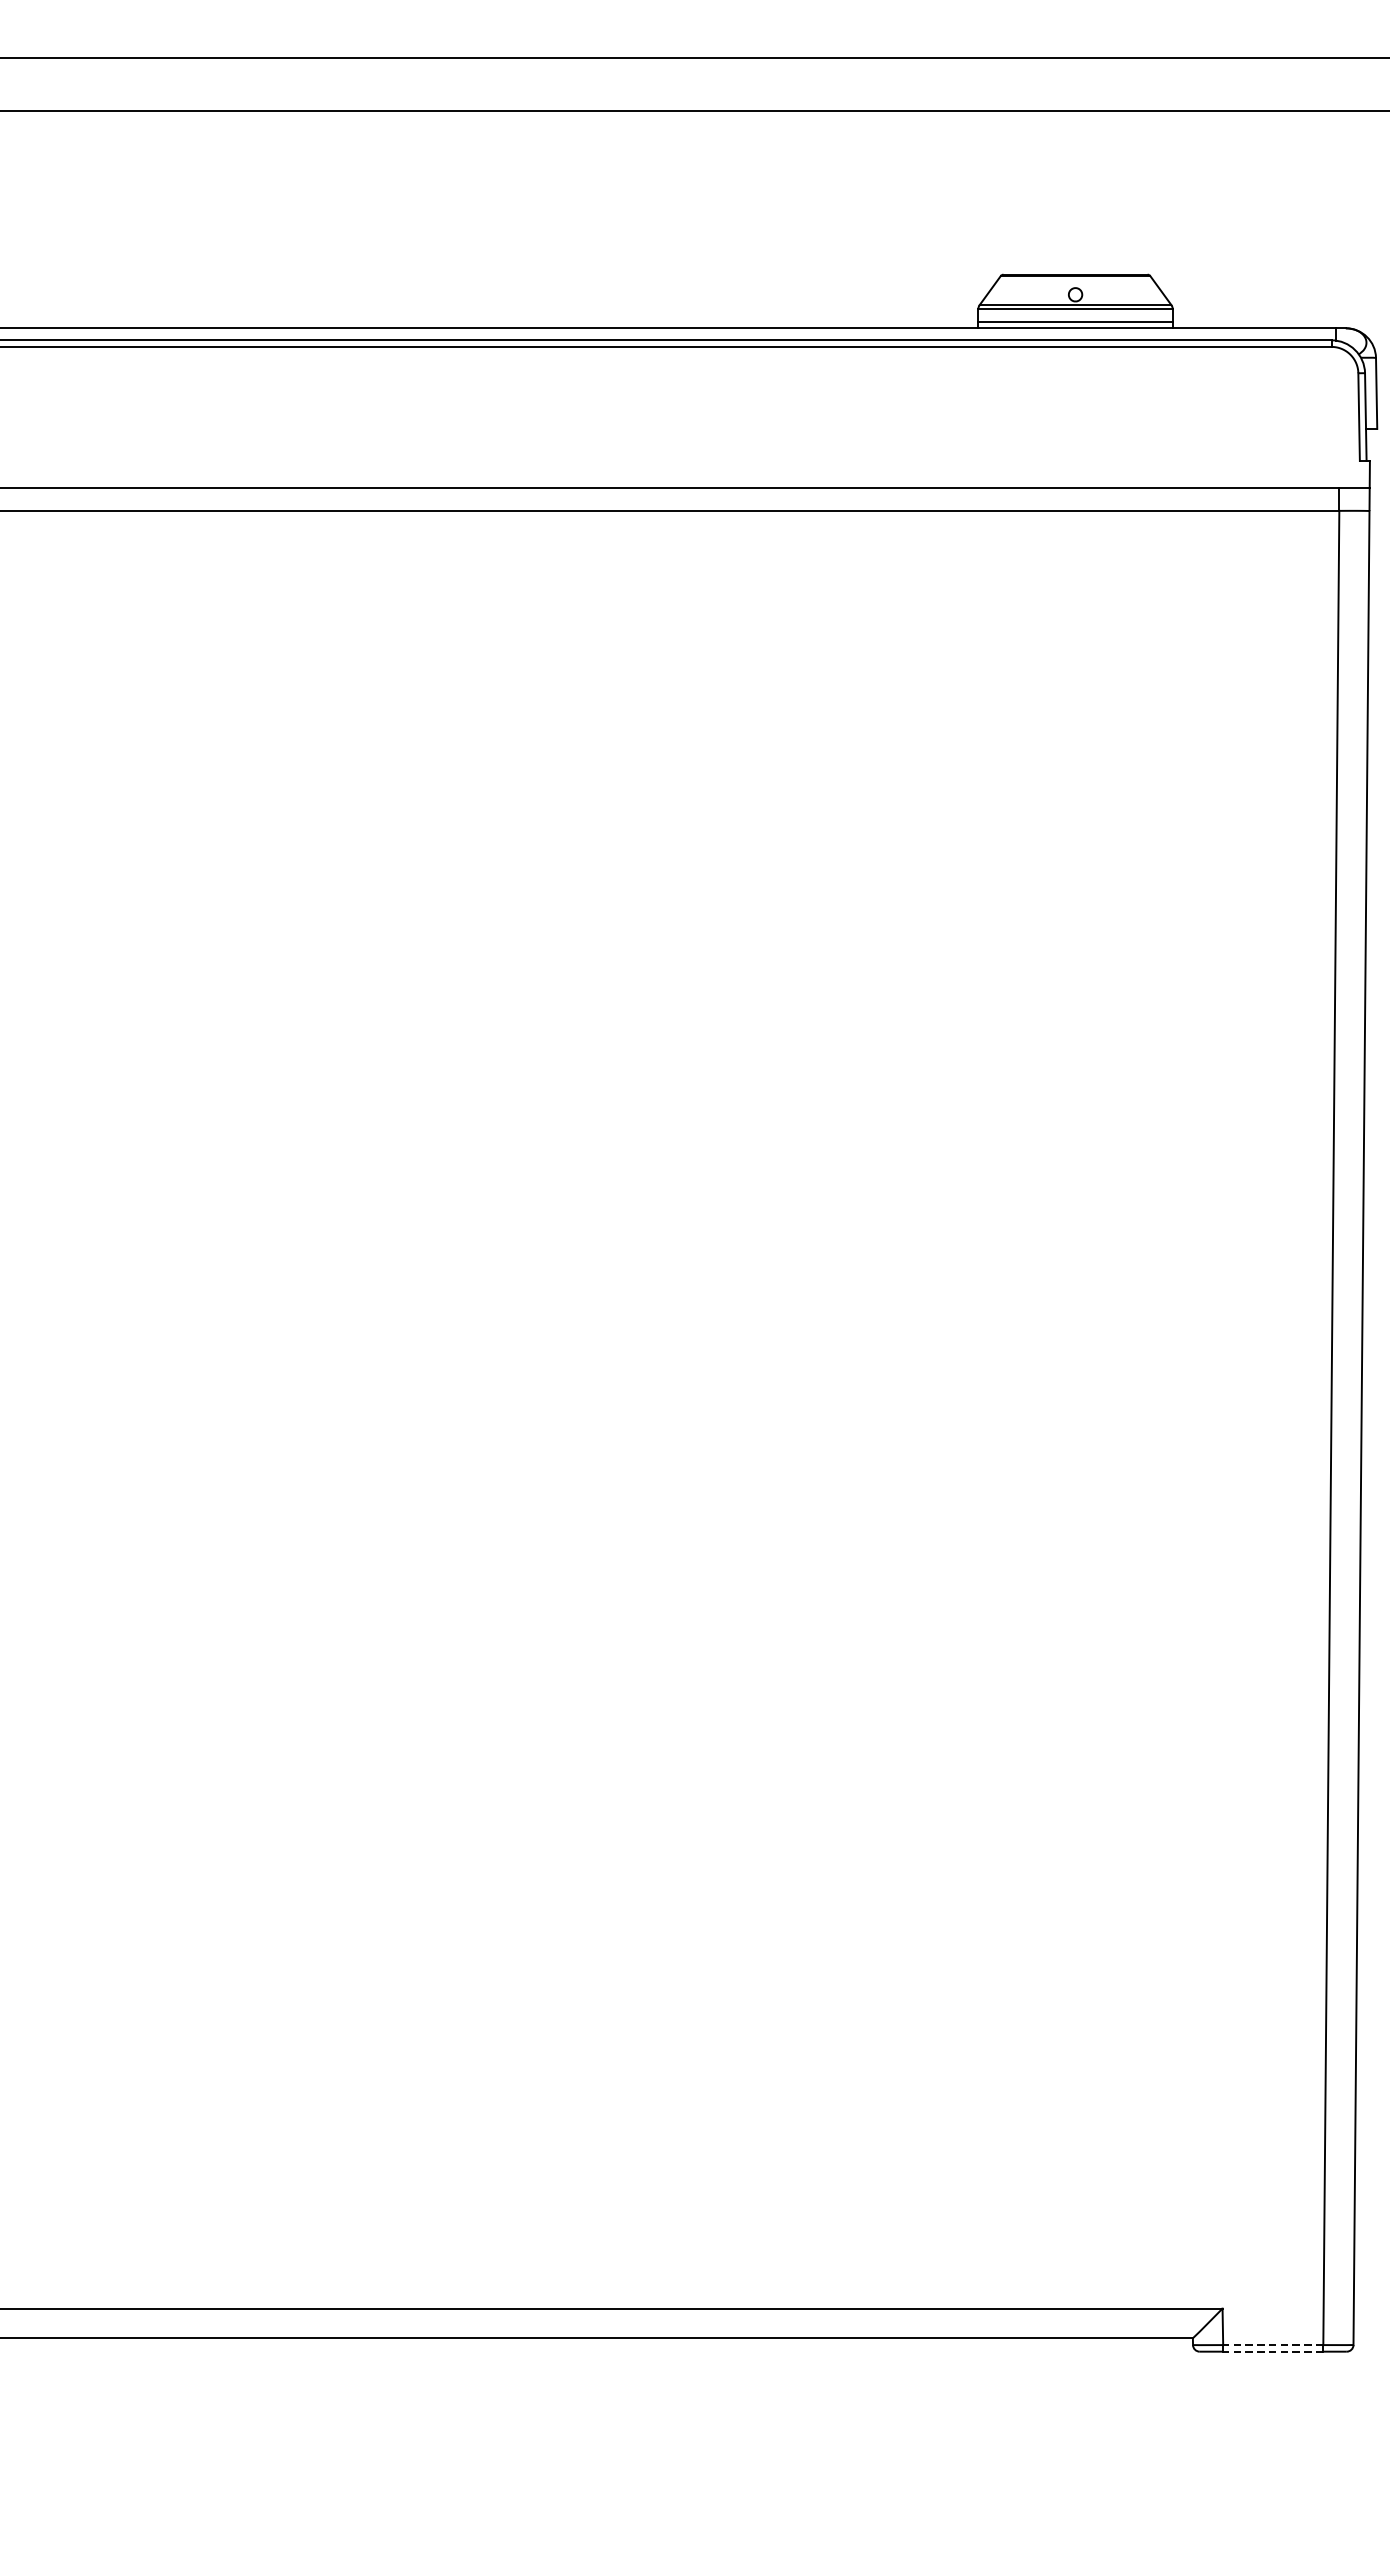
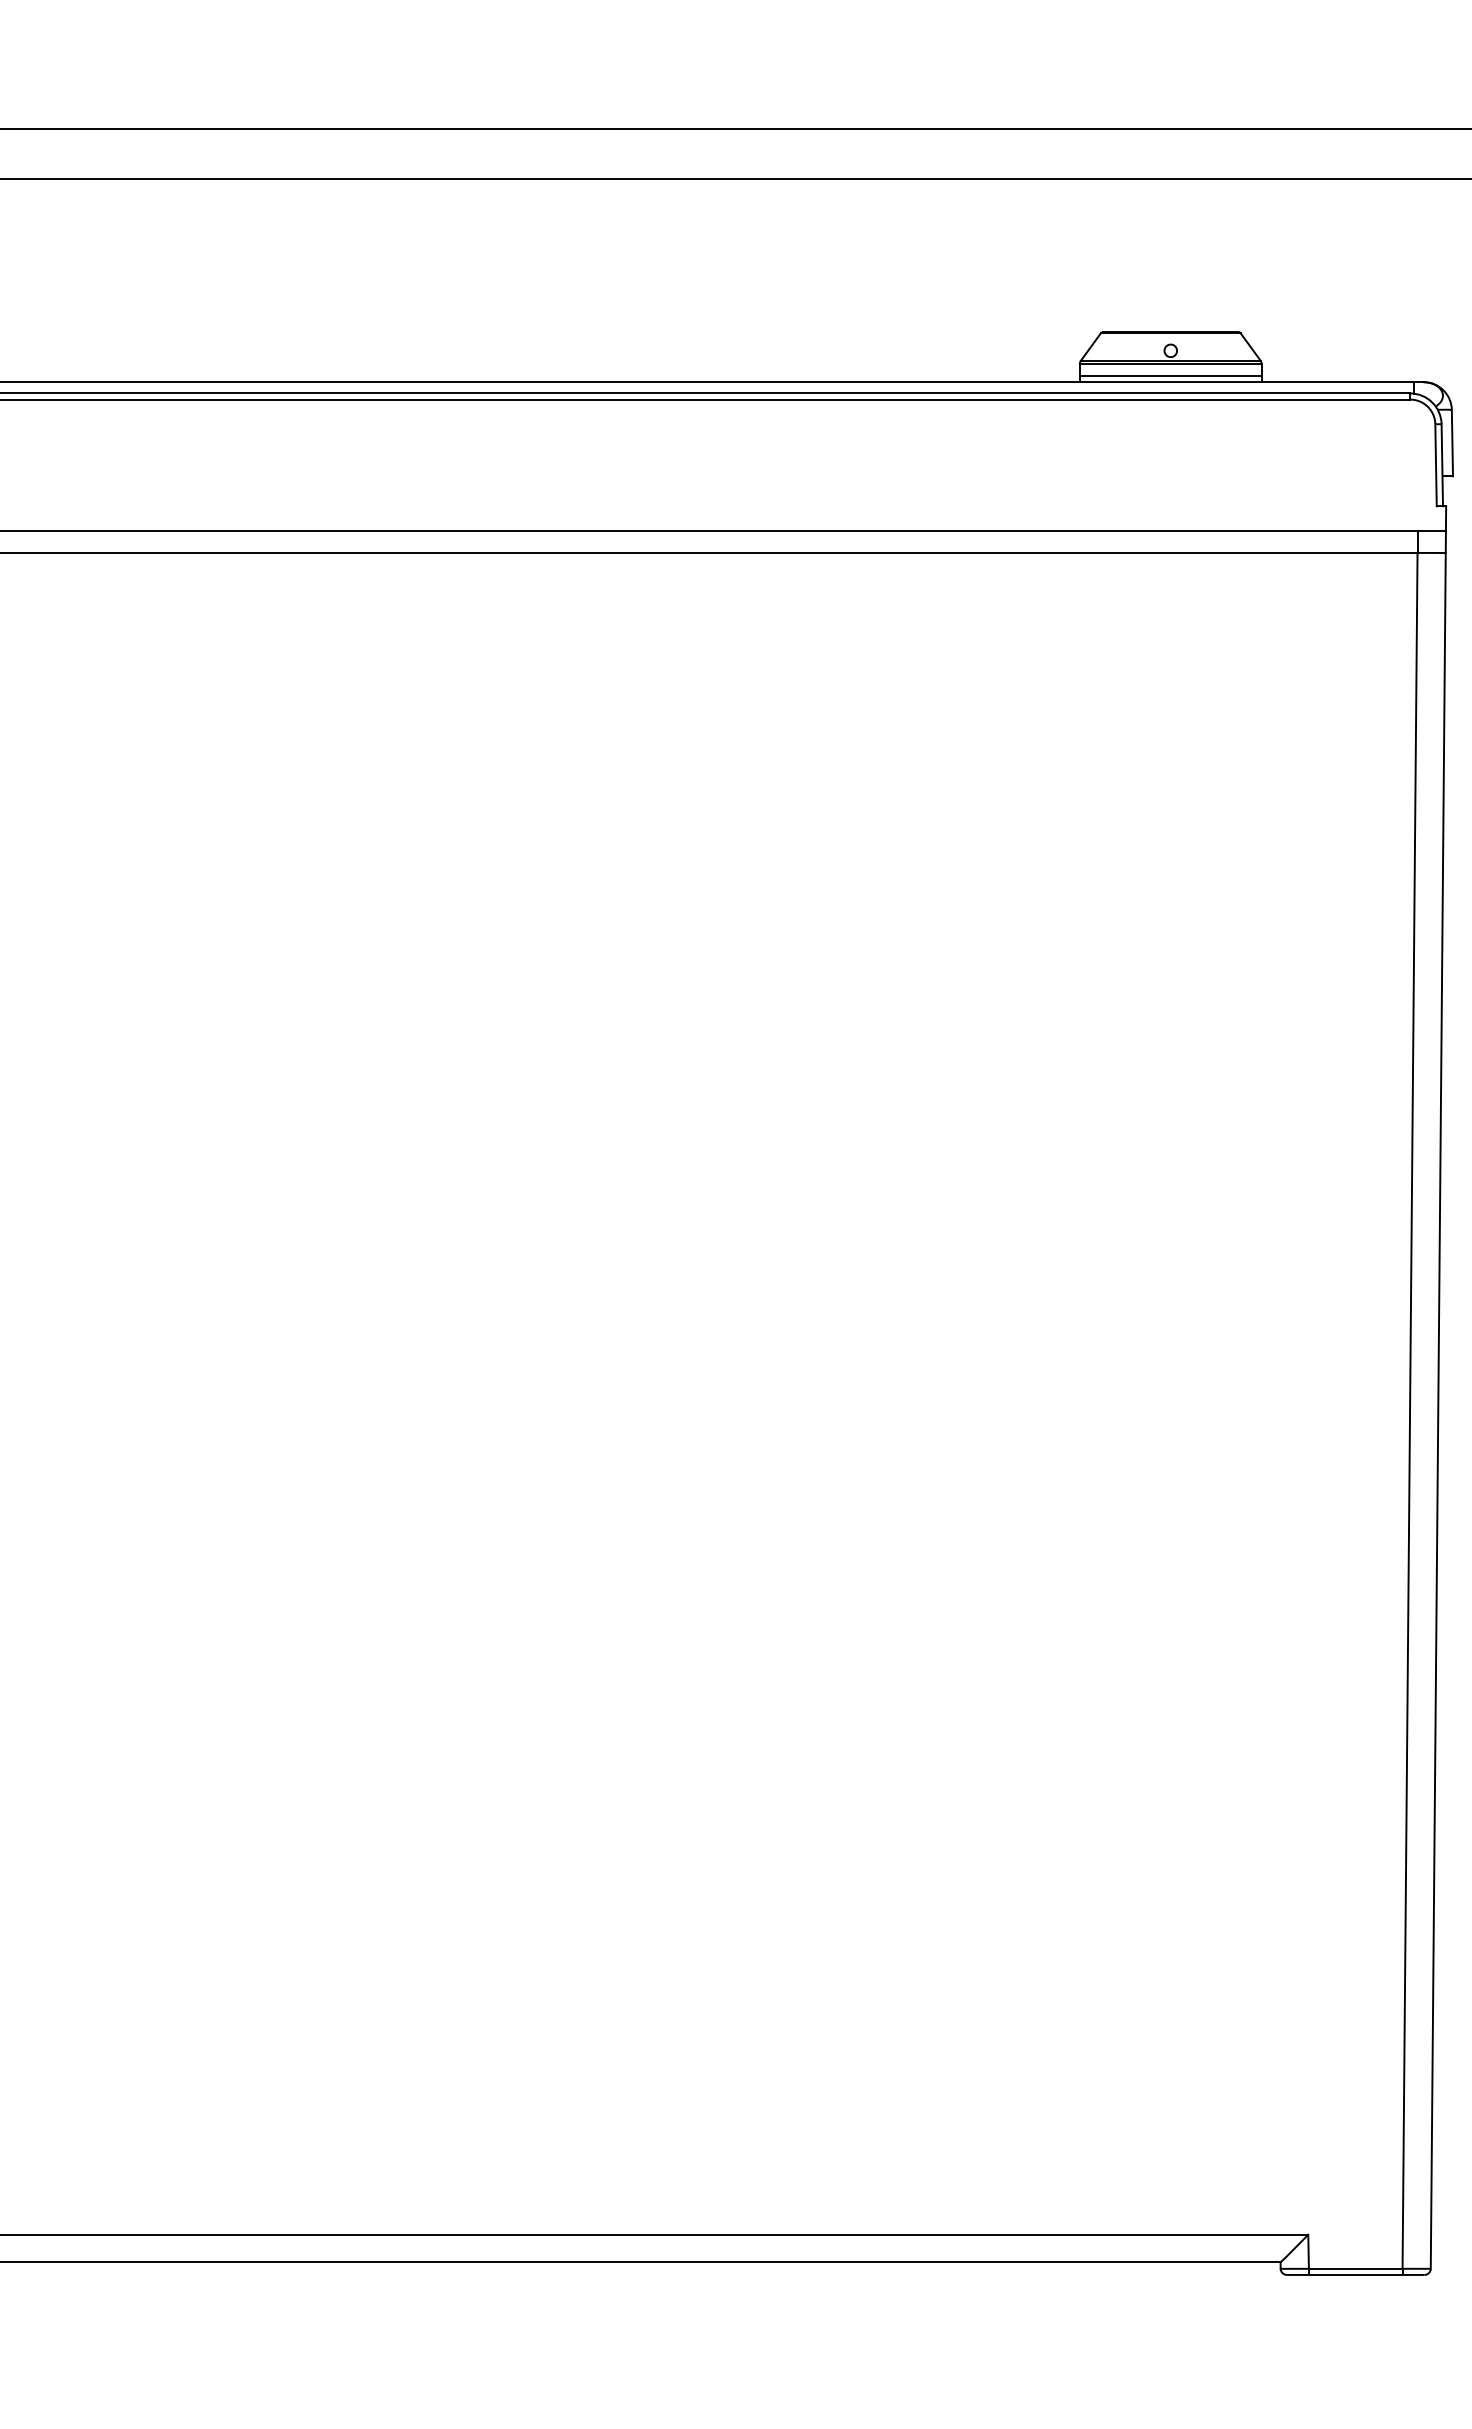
line: (1273, 2344) -> (1355, 2268), dashed -> solid
line: (1273, 2351) -> (1355, 2274), dashed -> solid

